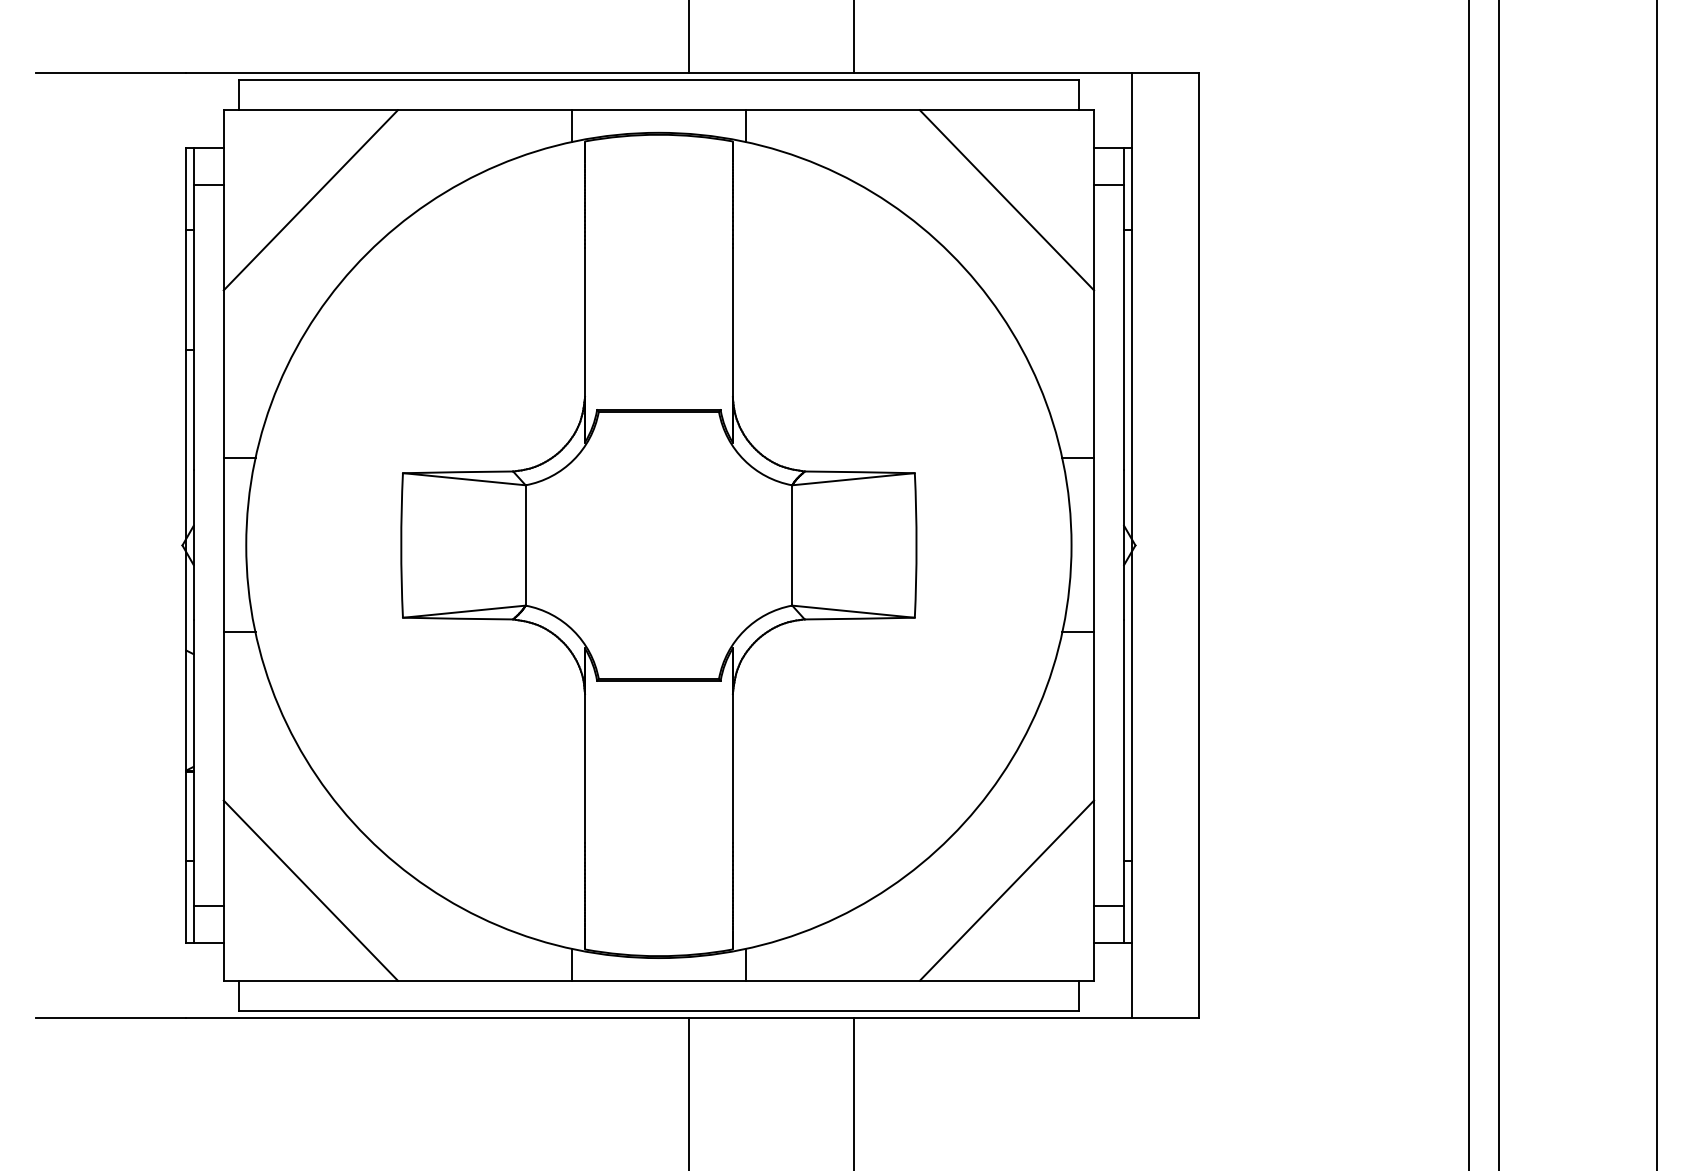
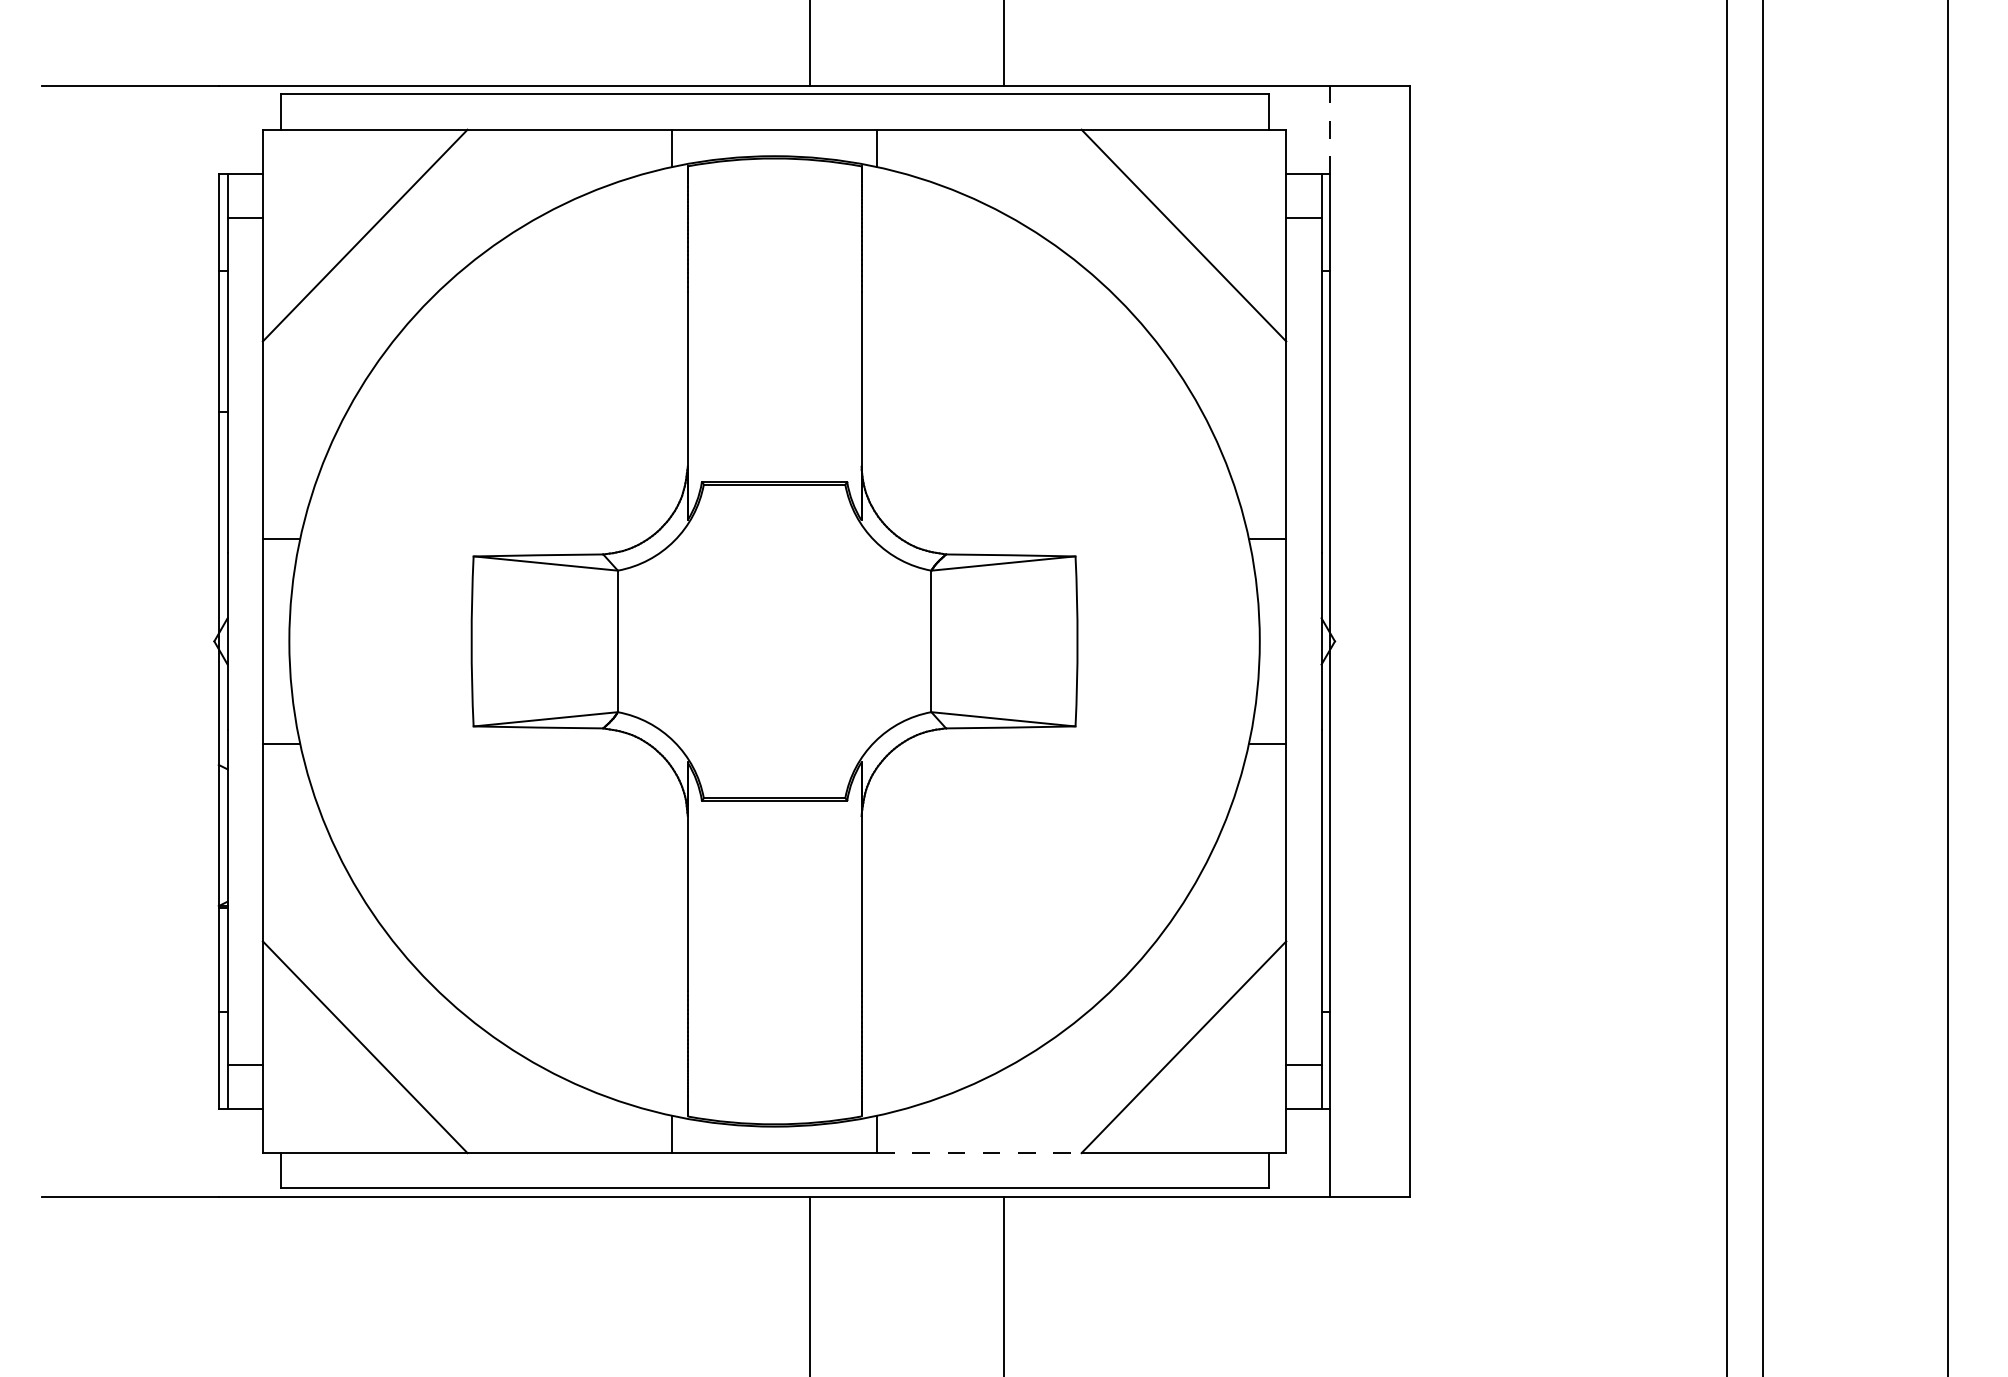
line: (1131, 110) -> (1330, 129), solid -> dashed
line: (833, 980) -> (979, 1152), solid -> dashed

